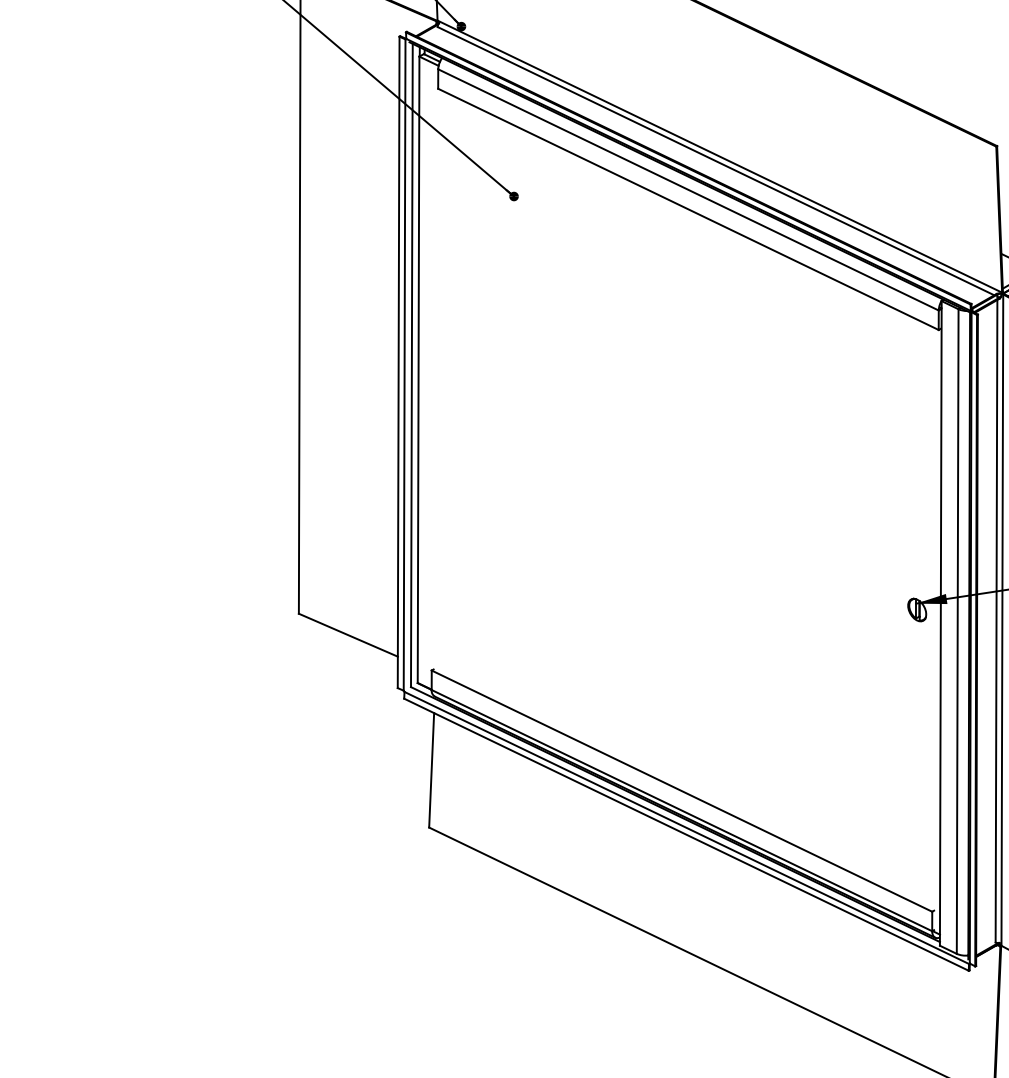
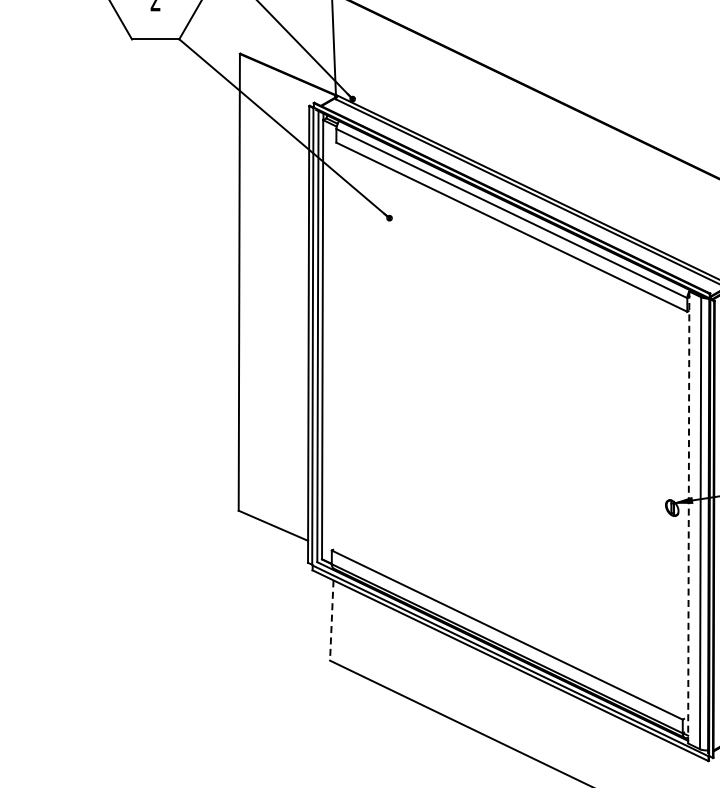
line: (940, 623) -> (688, 517), solid -> dashed
line: (431, 771) -> (331, 621), solid -> dashed

